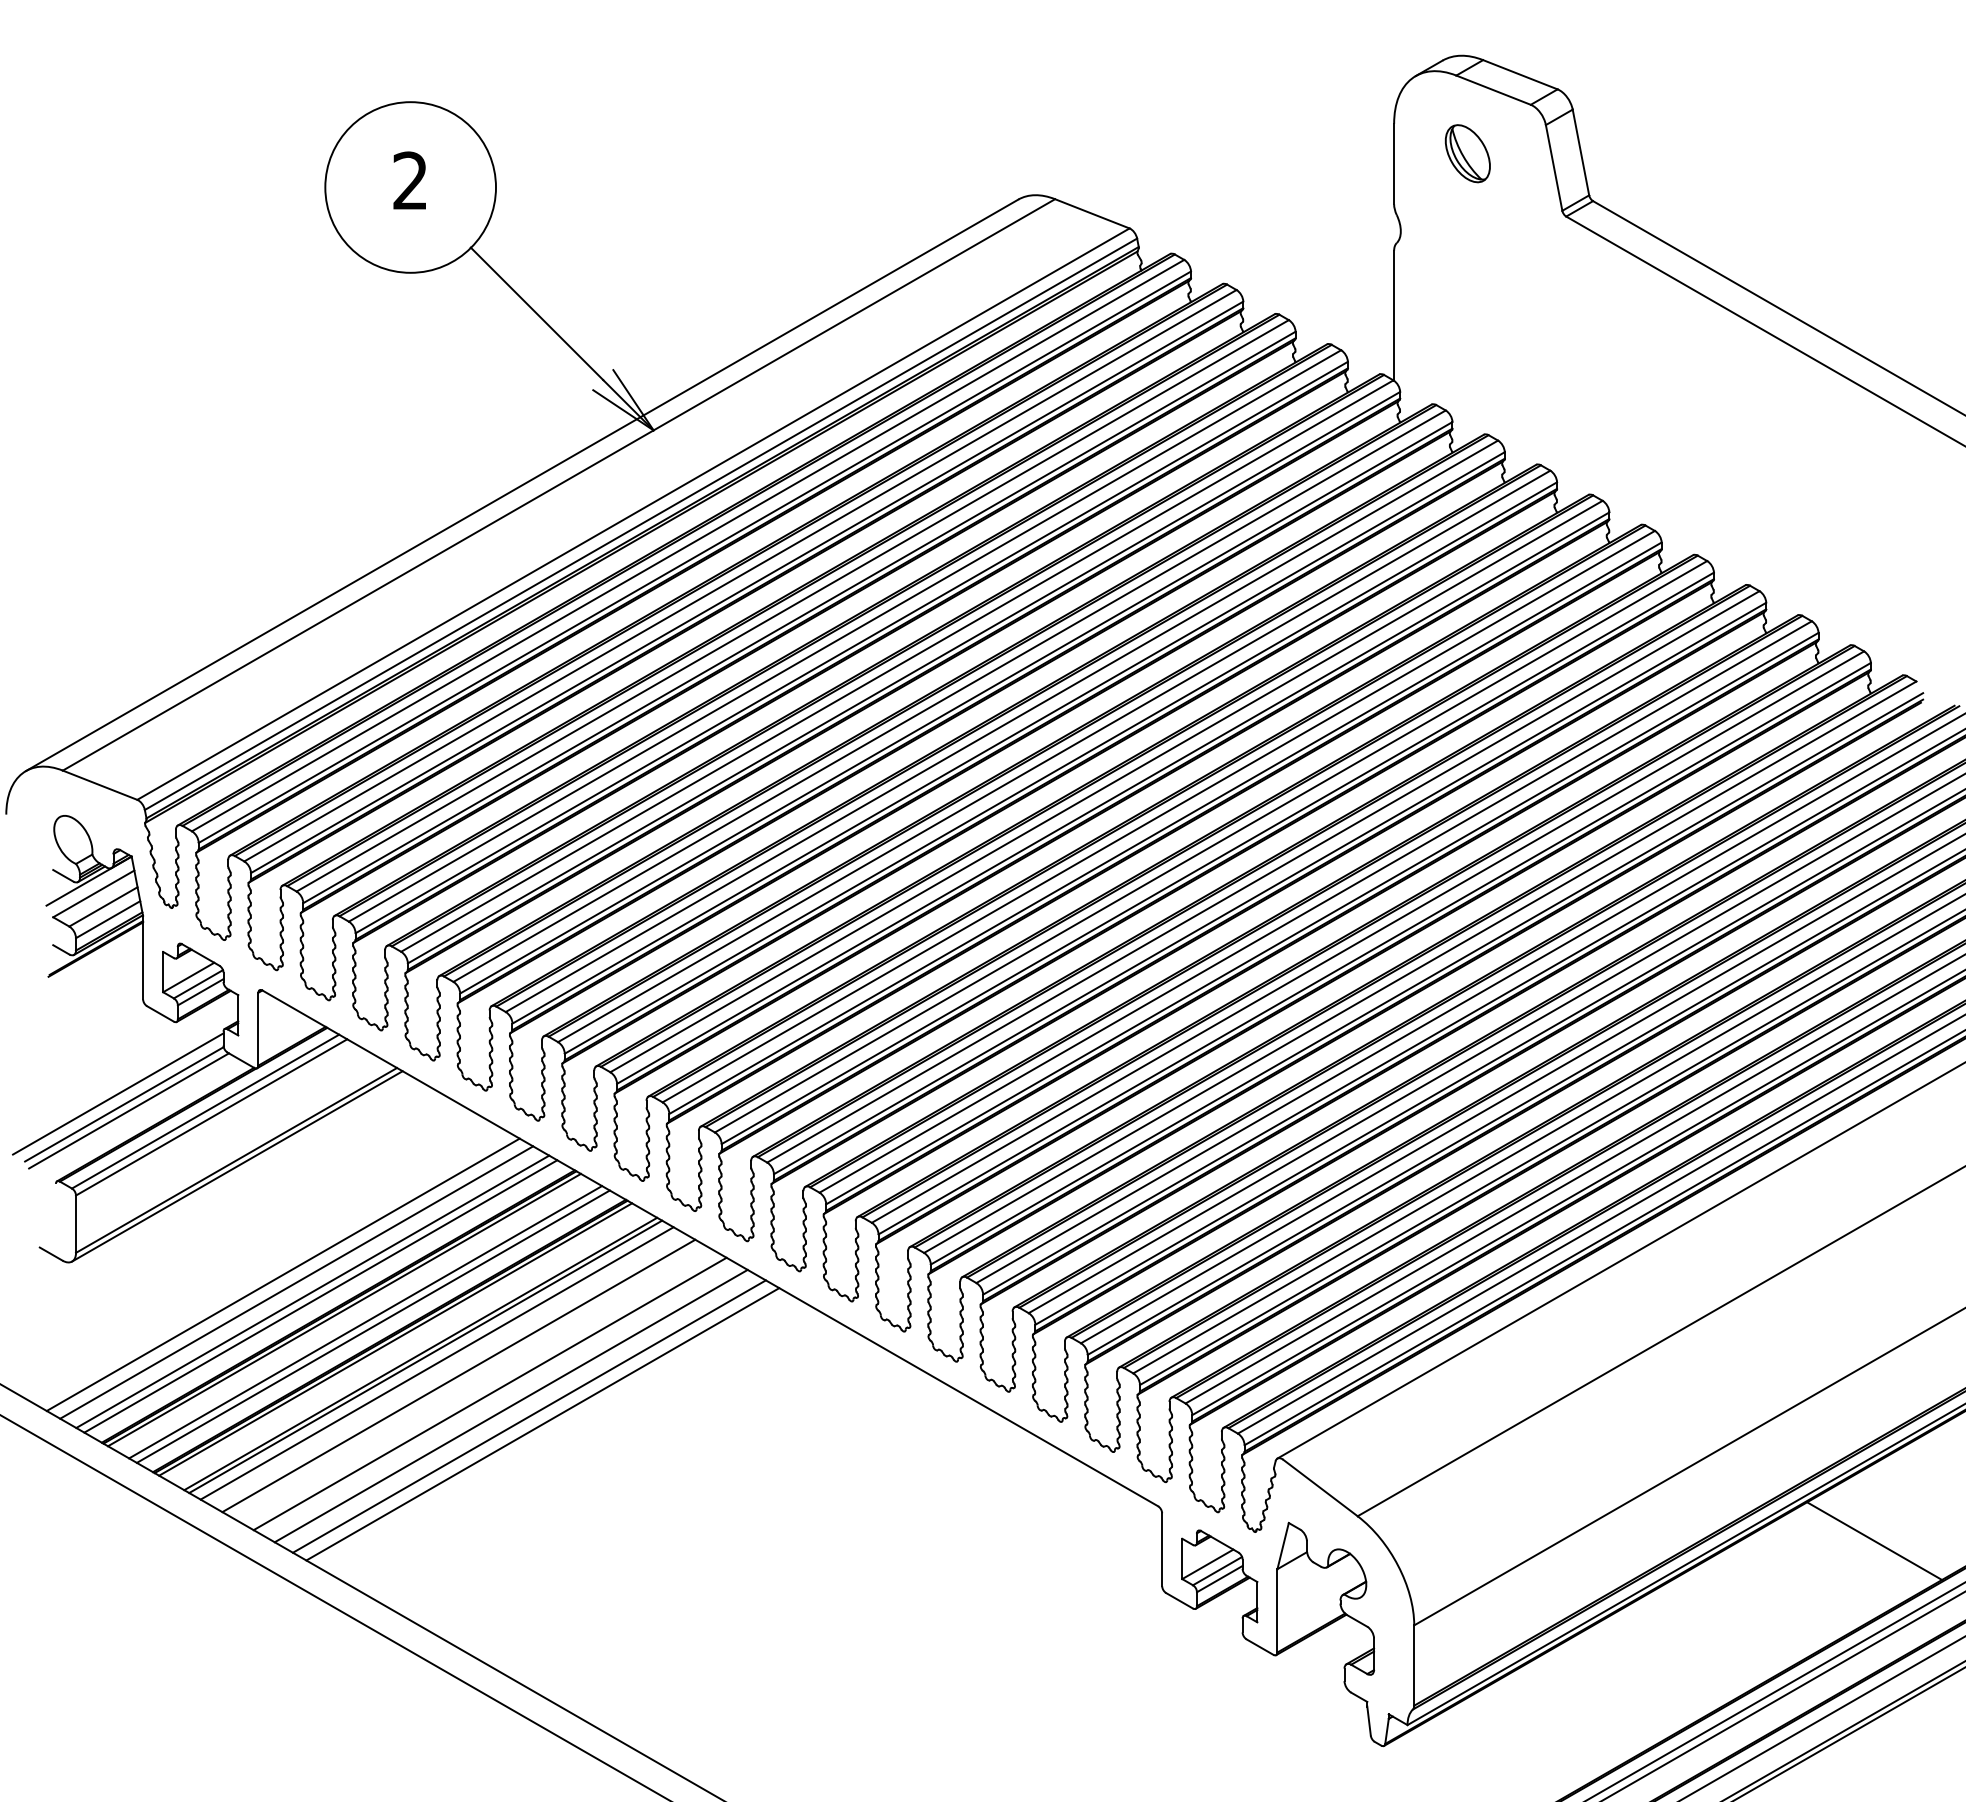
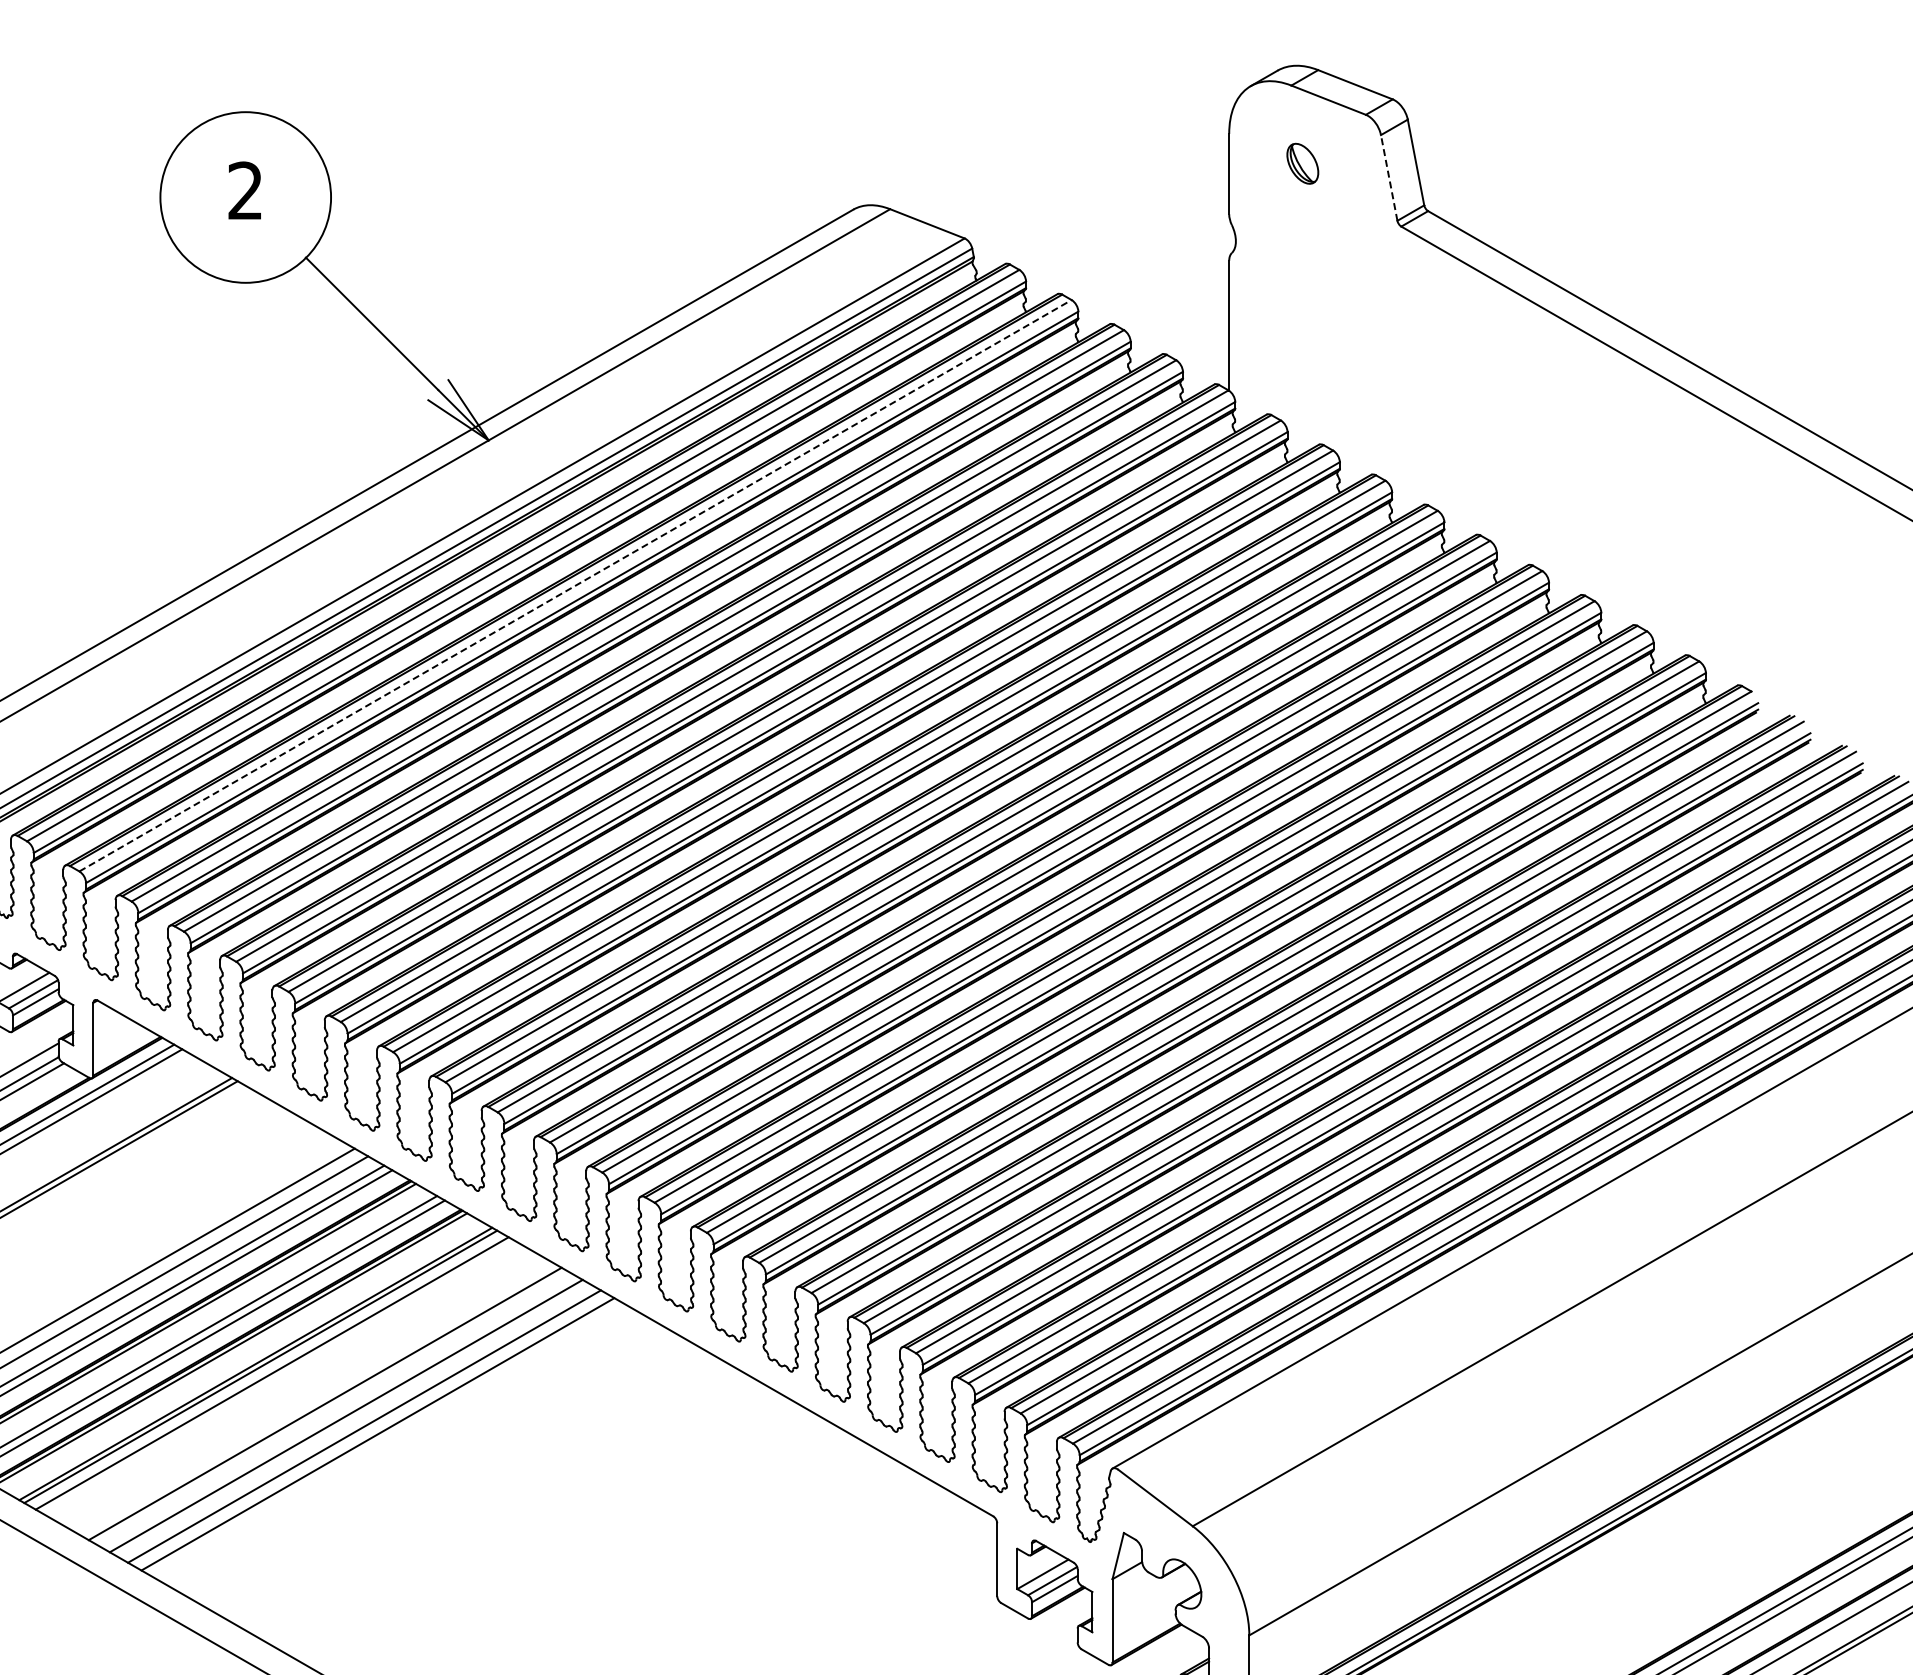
part: (1467, 153) -> (1302, 163), size x0.7
line: (1554, 167) -> (1389, 177), solid -> dashed
line: (740, 575) -> (575, 585), solid -> dashed
line: (458, 1375) -> (293, 1385), removed
line: (1874, 1540) -> (1709, 1550), removed

